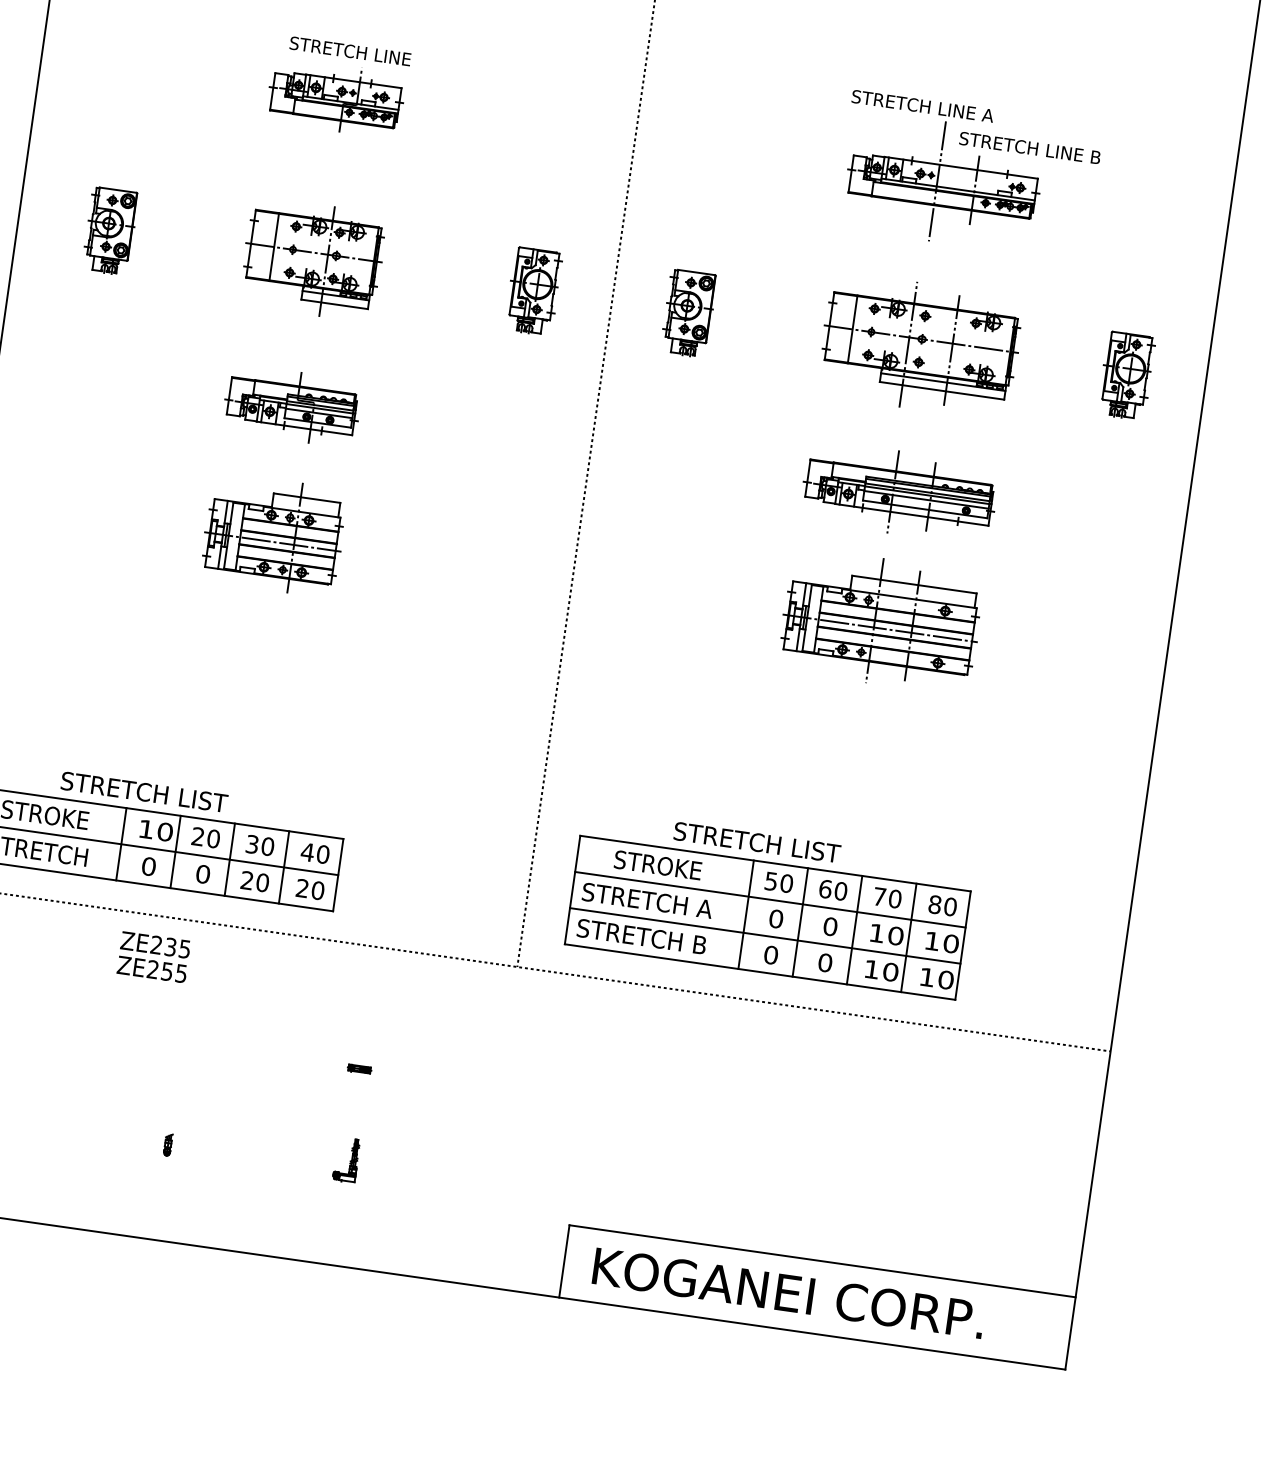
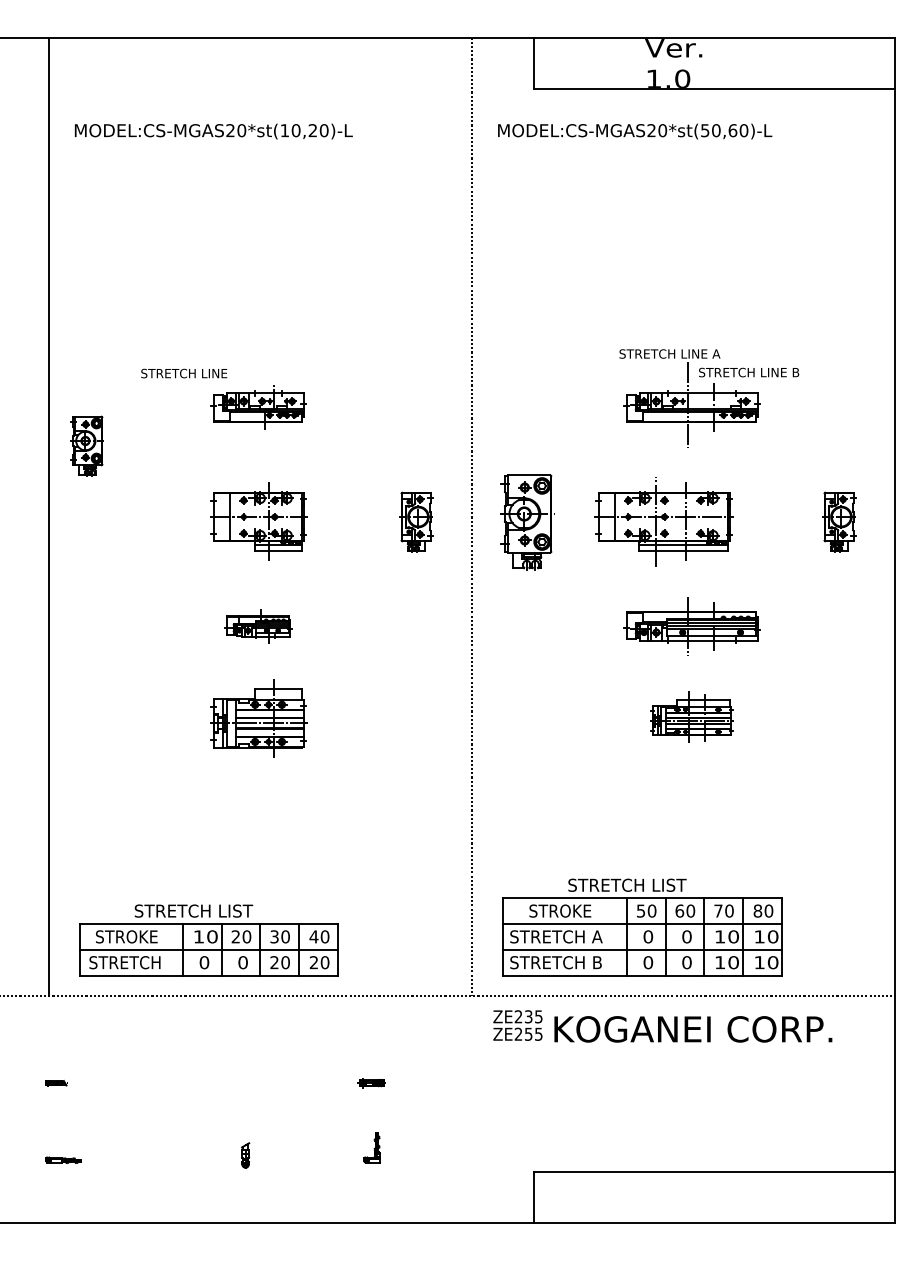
text: (350, 51) -> (184, 373), moved
part: (109, 230) -> (86, 445), moved
part: (688, 312) -> (526, 521), size x1.6
part: (919, 345) -> (663, 521), moved
part: (291, 406) -> (258, 626), size x0.7
part: (880, 618) -> (691, 716), size x0.6
text: (153, 957) -> (517, 1025), moved
part: (358, 1069) -> (371, 1083), size x1.6
part: (168, 1143) -> (245, 1154), size x1.6
text: (789, 1293) -> (693, 1029), moved

